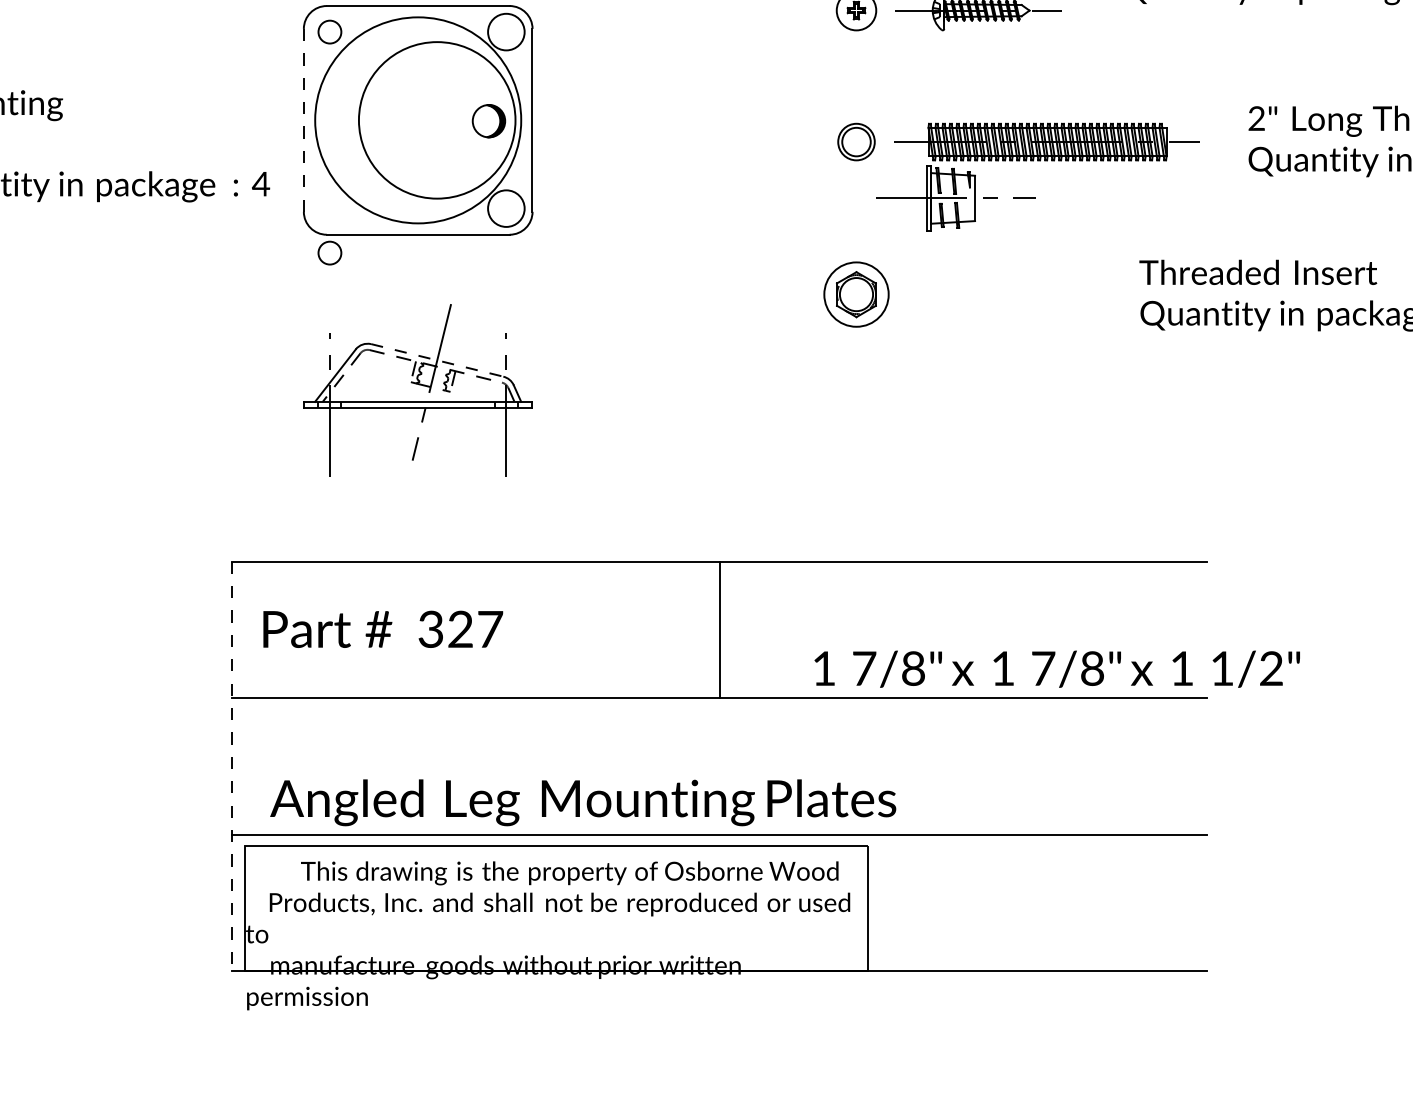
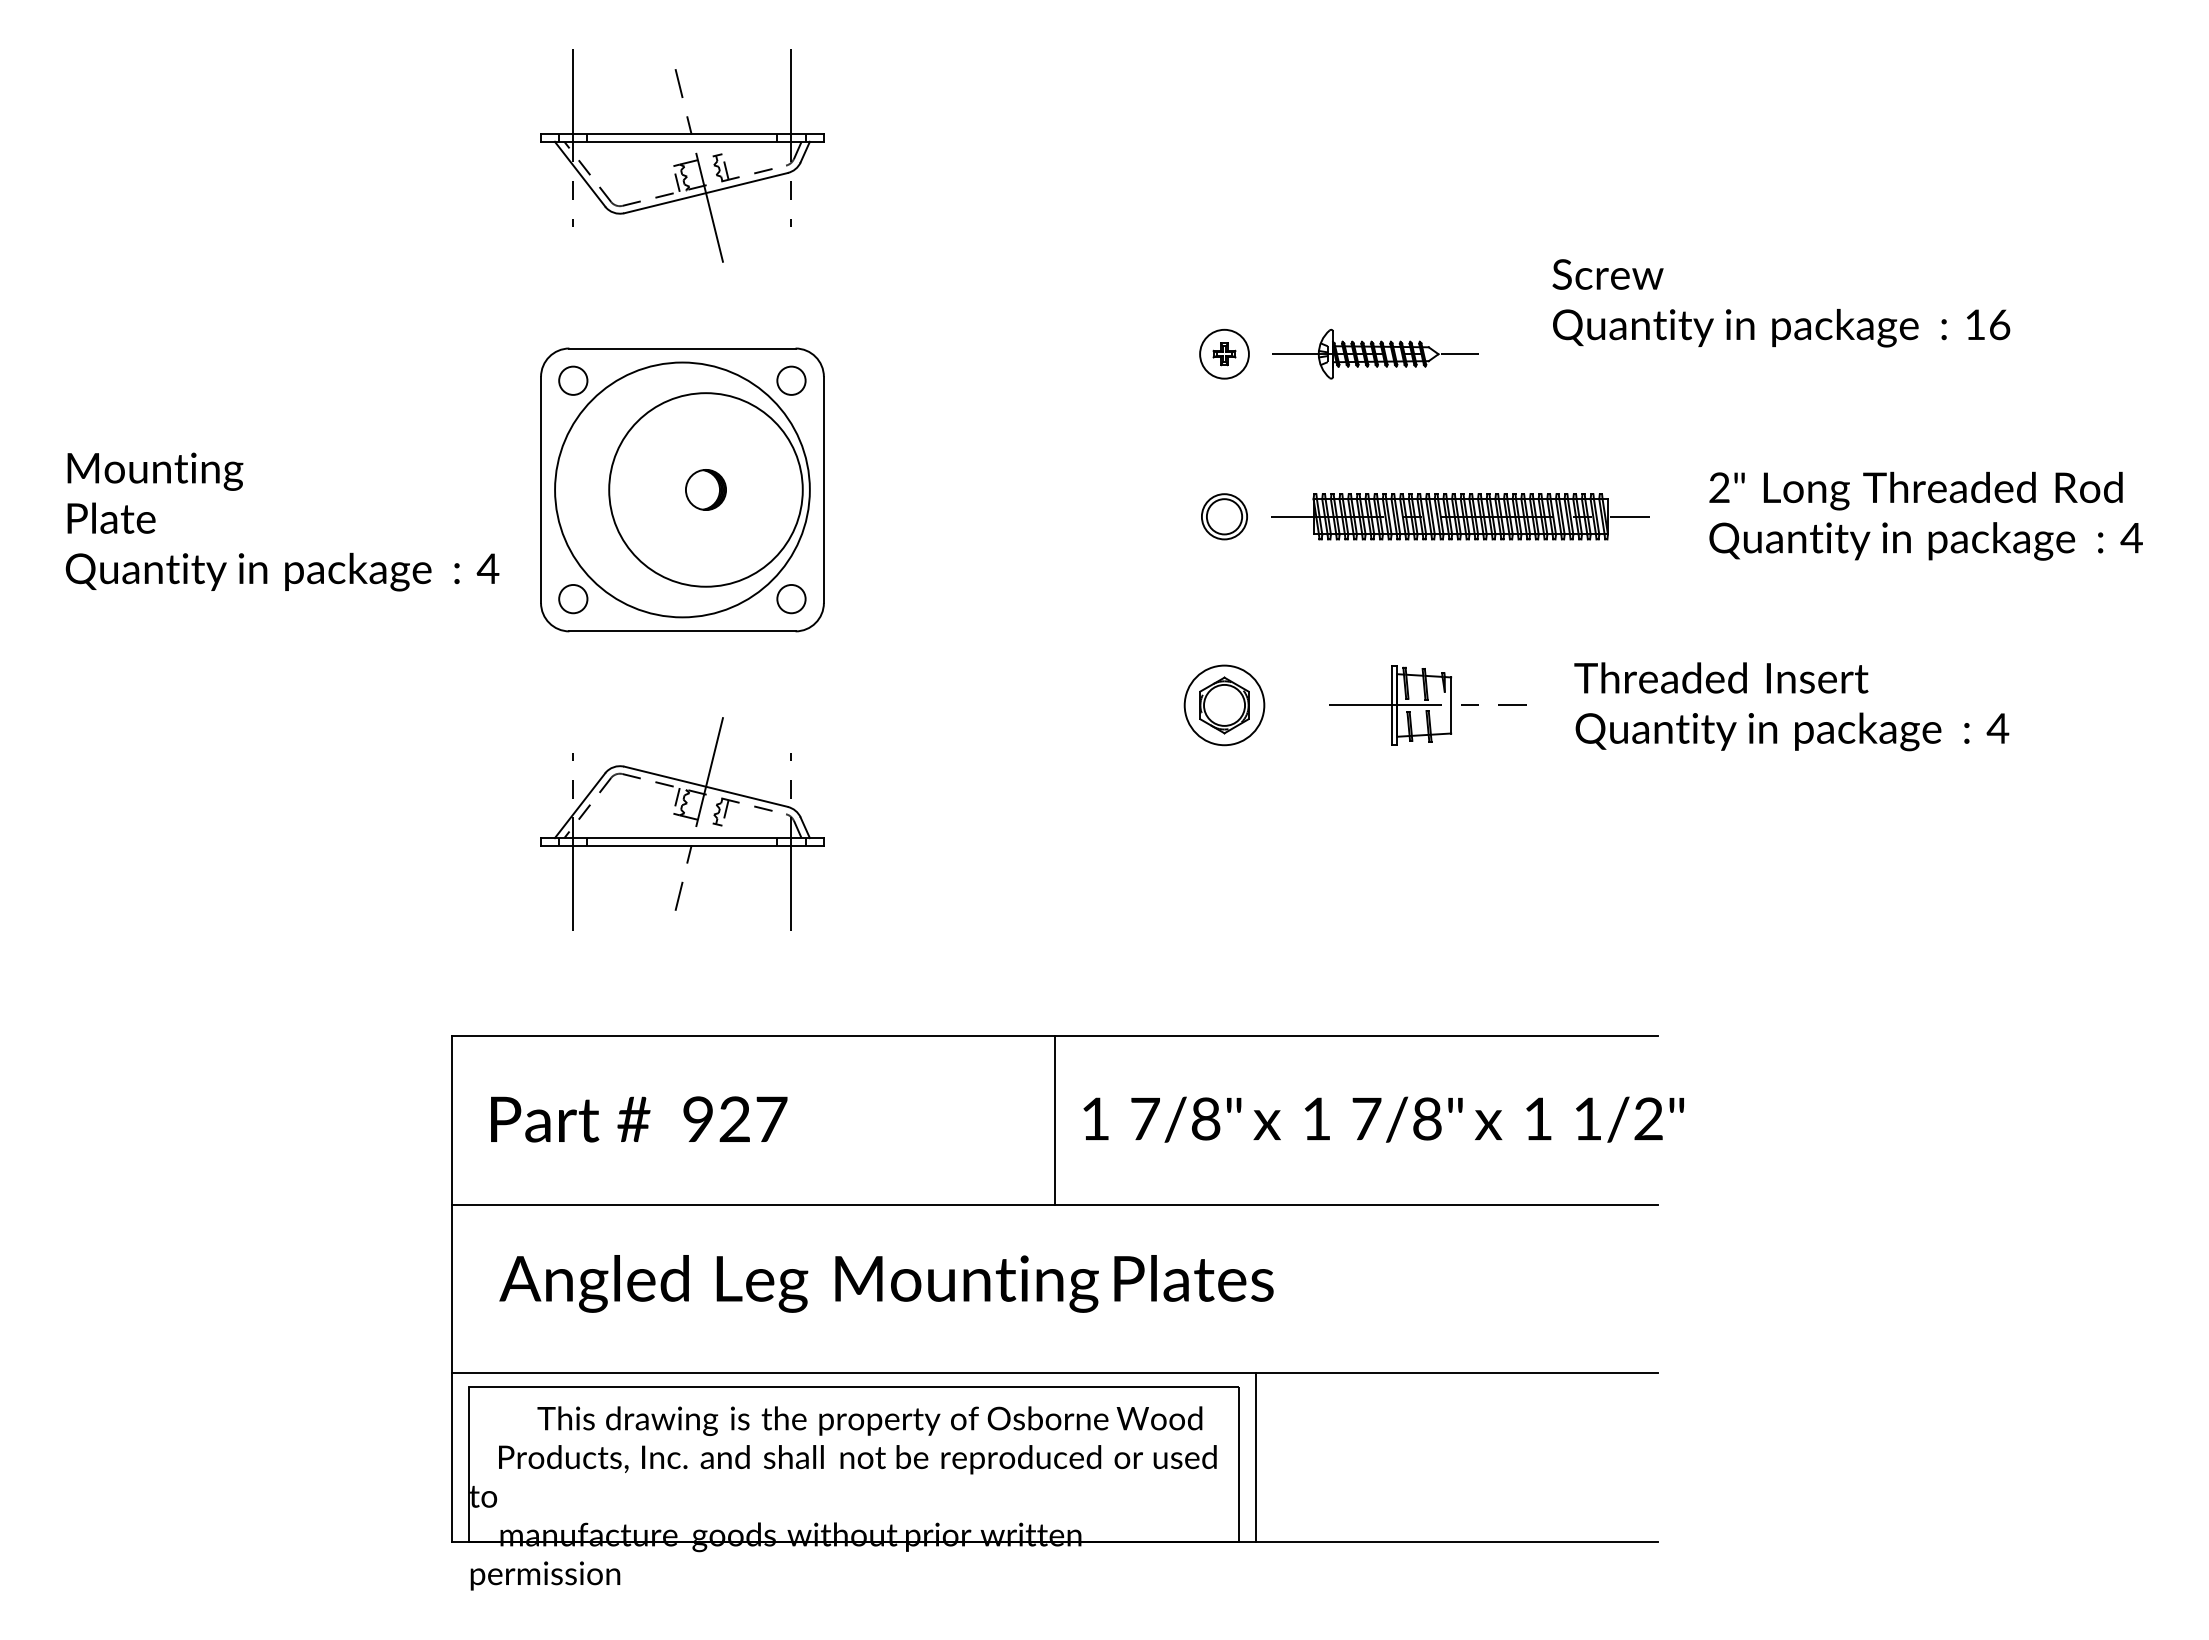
circle: (506, 31) -> (791, 380), size x0.62
line: (304, 120) -> (541, 490), dashed -> solid
part: (488, 120) -> (705, 489), moved
part: (955, 198) -> (1427, 705), moved
circle: (506, 208) -> (791, 598), size x0.62
circle: (330, 253) -> (573, 599), moved
line: (437, 360) -> (706, 786), dashed -> solid
text: (431, 629) -> (698, 1119), 327 -> 927
text: (1057, 669) -> (1383, 1119), moved
line: (232, 766) -> (452, 1289), dashed -> solid
text: (583, 802) -> (886, 1283), moved
line: (881, 902) -> (1255, 1457), added

